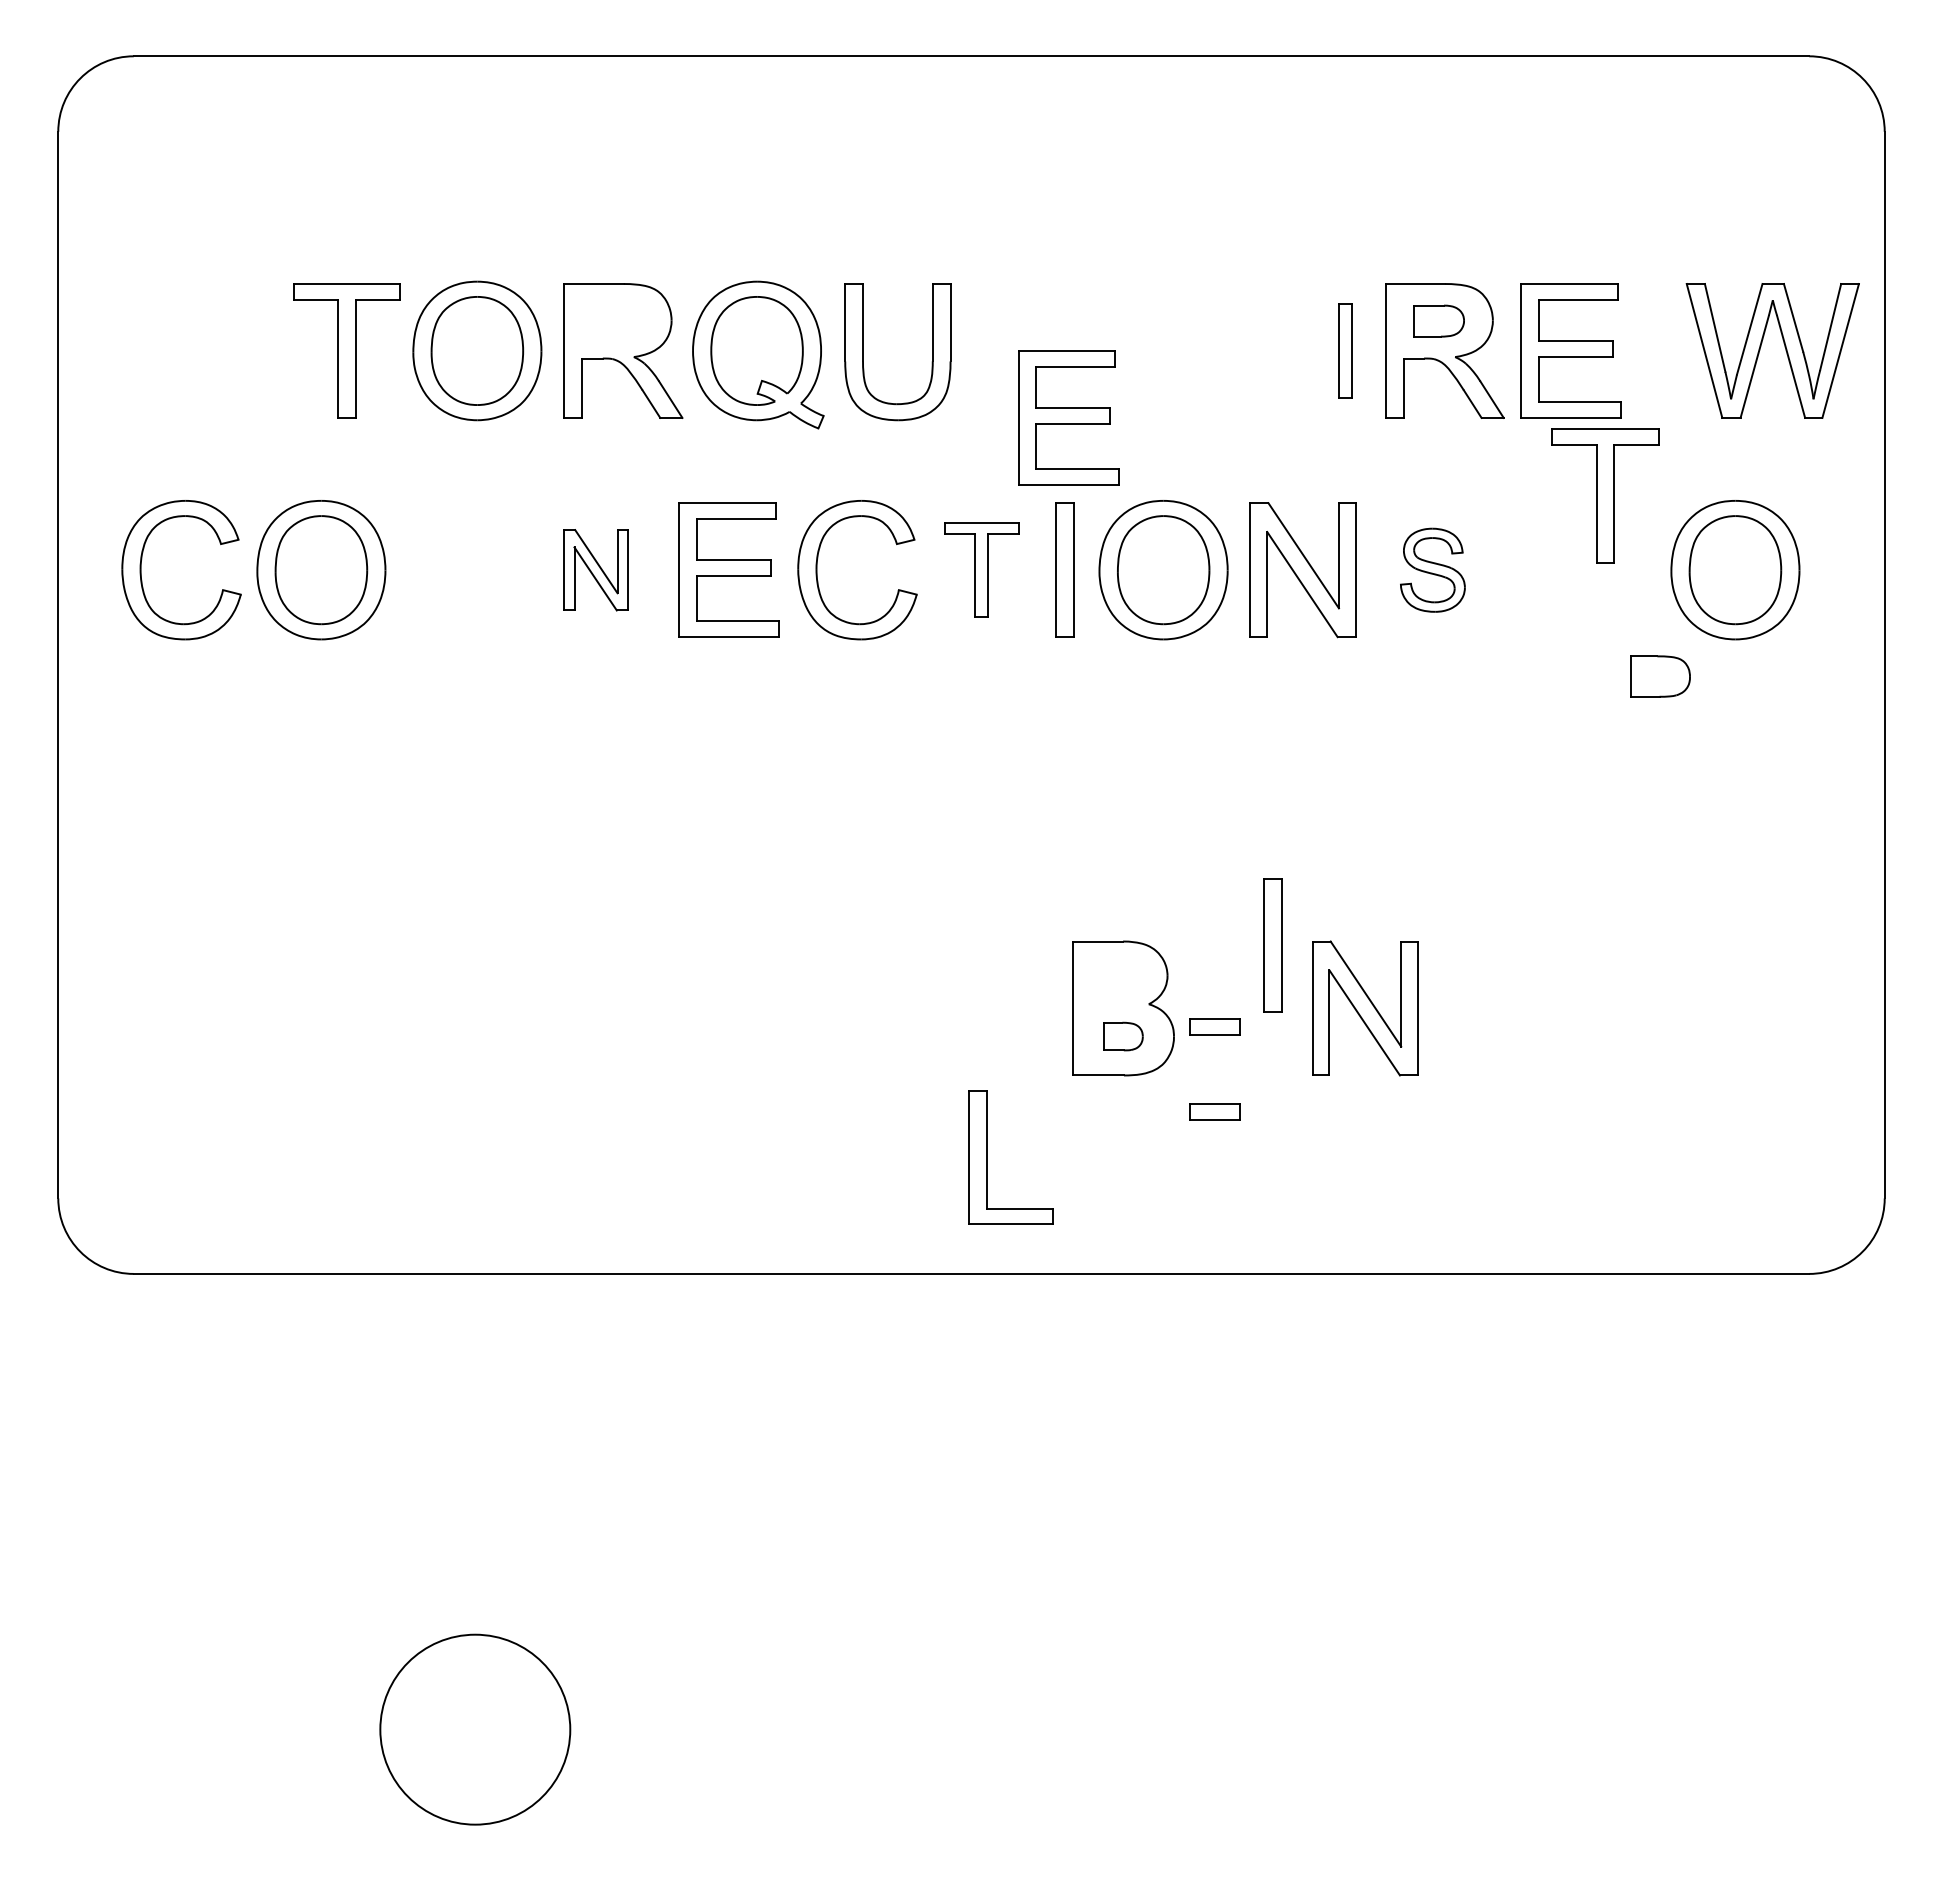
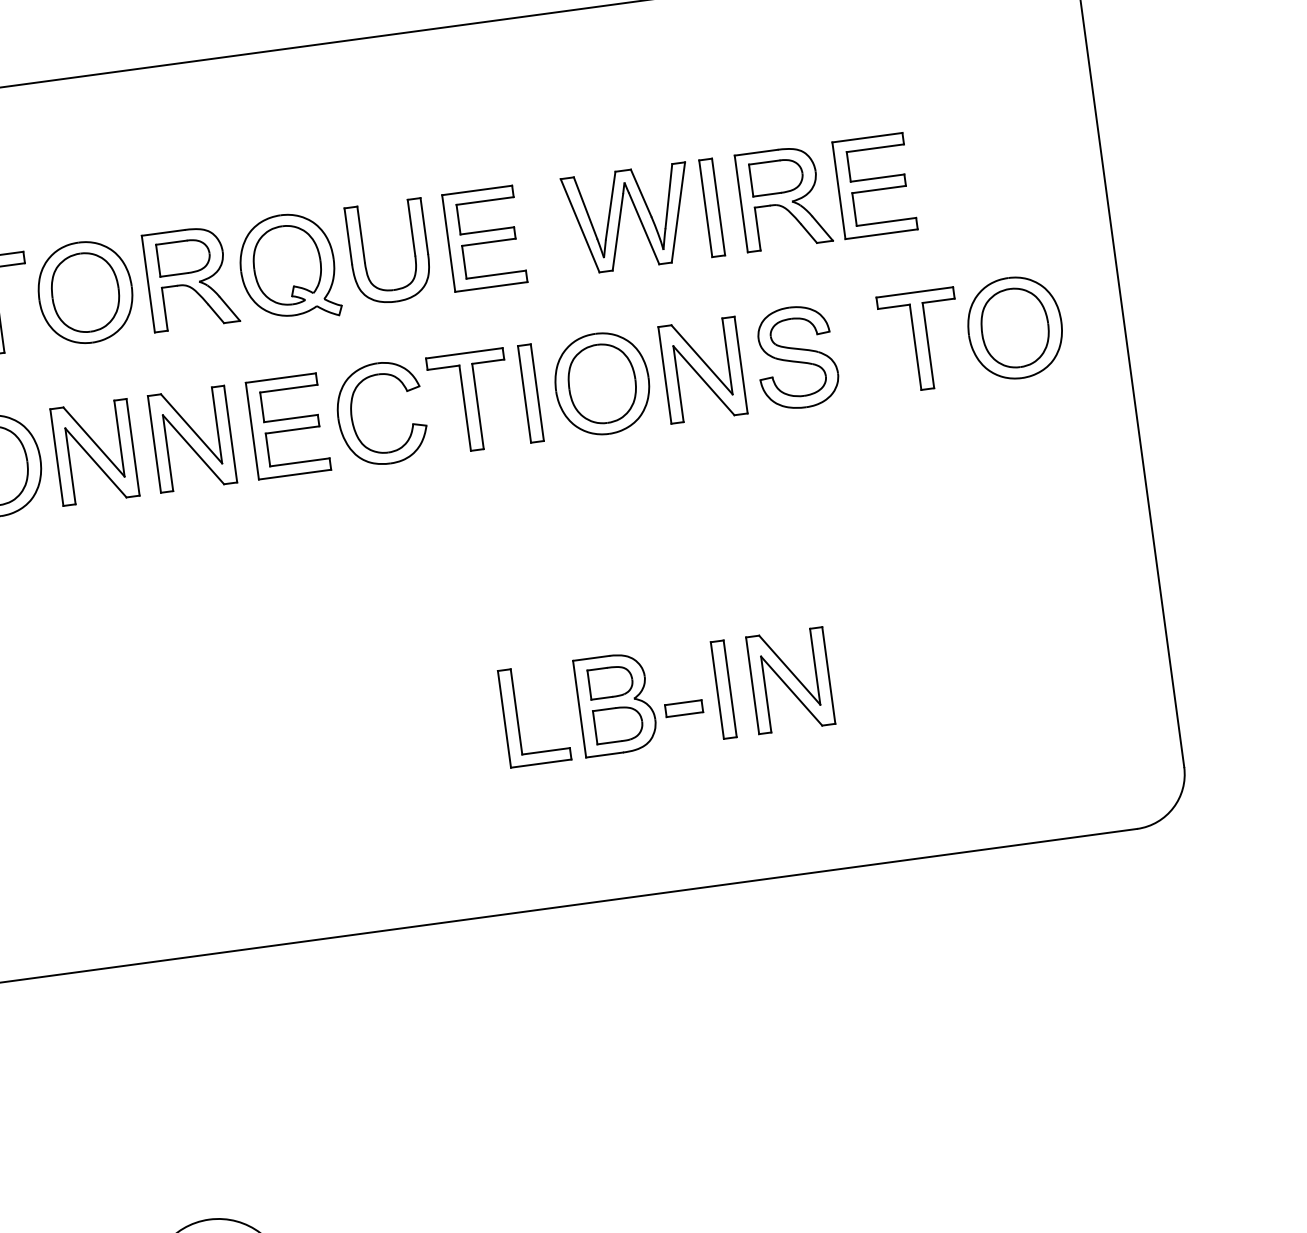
part: (617, 321) -> (183, 257), added
part: (1439, 321) -> (777, 177), size x1.43
part: (1761, 346) -> (620, 216), moved
part: (1345, 350) -> (712, 207), size x1.43
part: (1068, 417) -> (484, 238), moved
part: (1605, 495) -> (921, 340), moved
part: (981, 569) -> (470, 401), size x1.43
part: (460, 570) -> (94, 452), added
part: (595, 570) -> (192, 439), size x1.67
part: (1432, 570) -> (796, 357), size x1.67
part: (1660, 676) -> (610, 682), moved
part: (1272, 945) -> (723, 689), moved
part: (1123, 1036) -> (618, 724), size x1.67
part: (1214, 1111) -> (691, 769), removed
part: (987, 1157) -> (517, 717), moved

